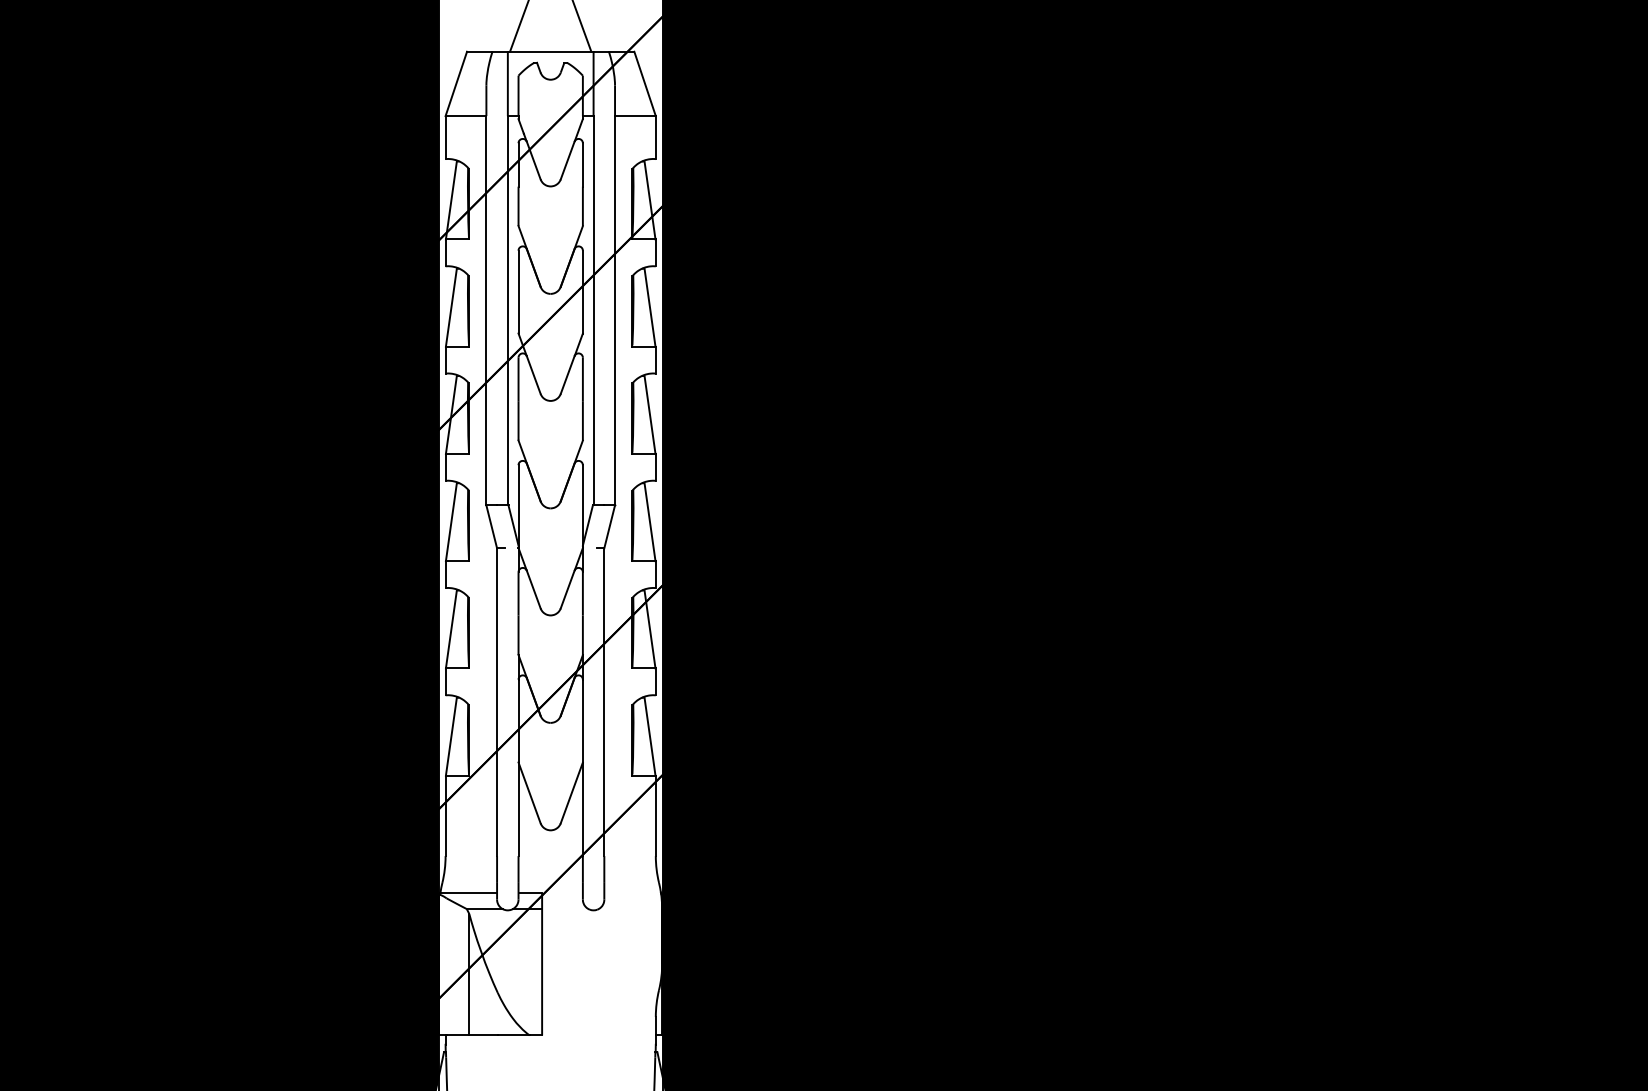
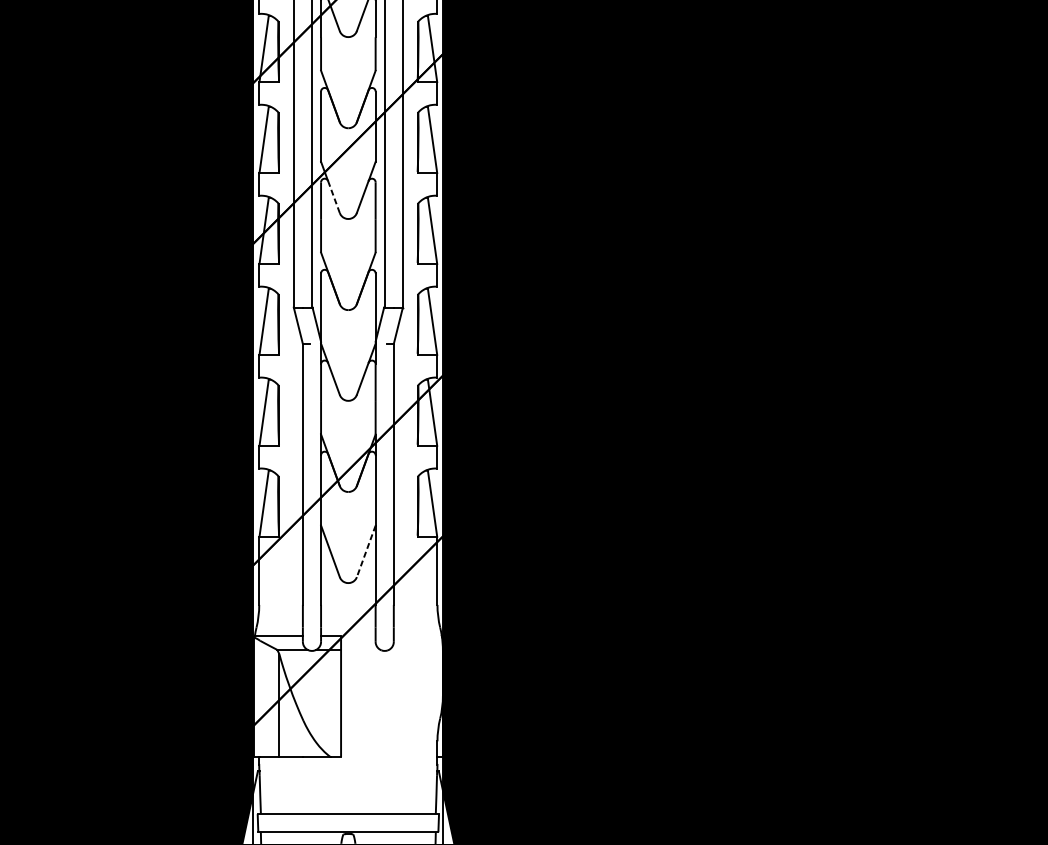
line: (533, 375) -> (333, 197), solid -> dashed
line: (571, 793) -> (365, 551), solid -> dashed

